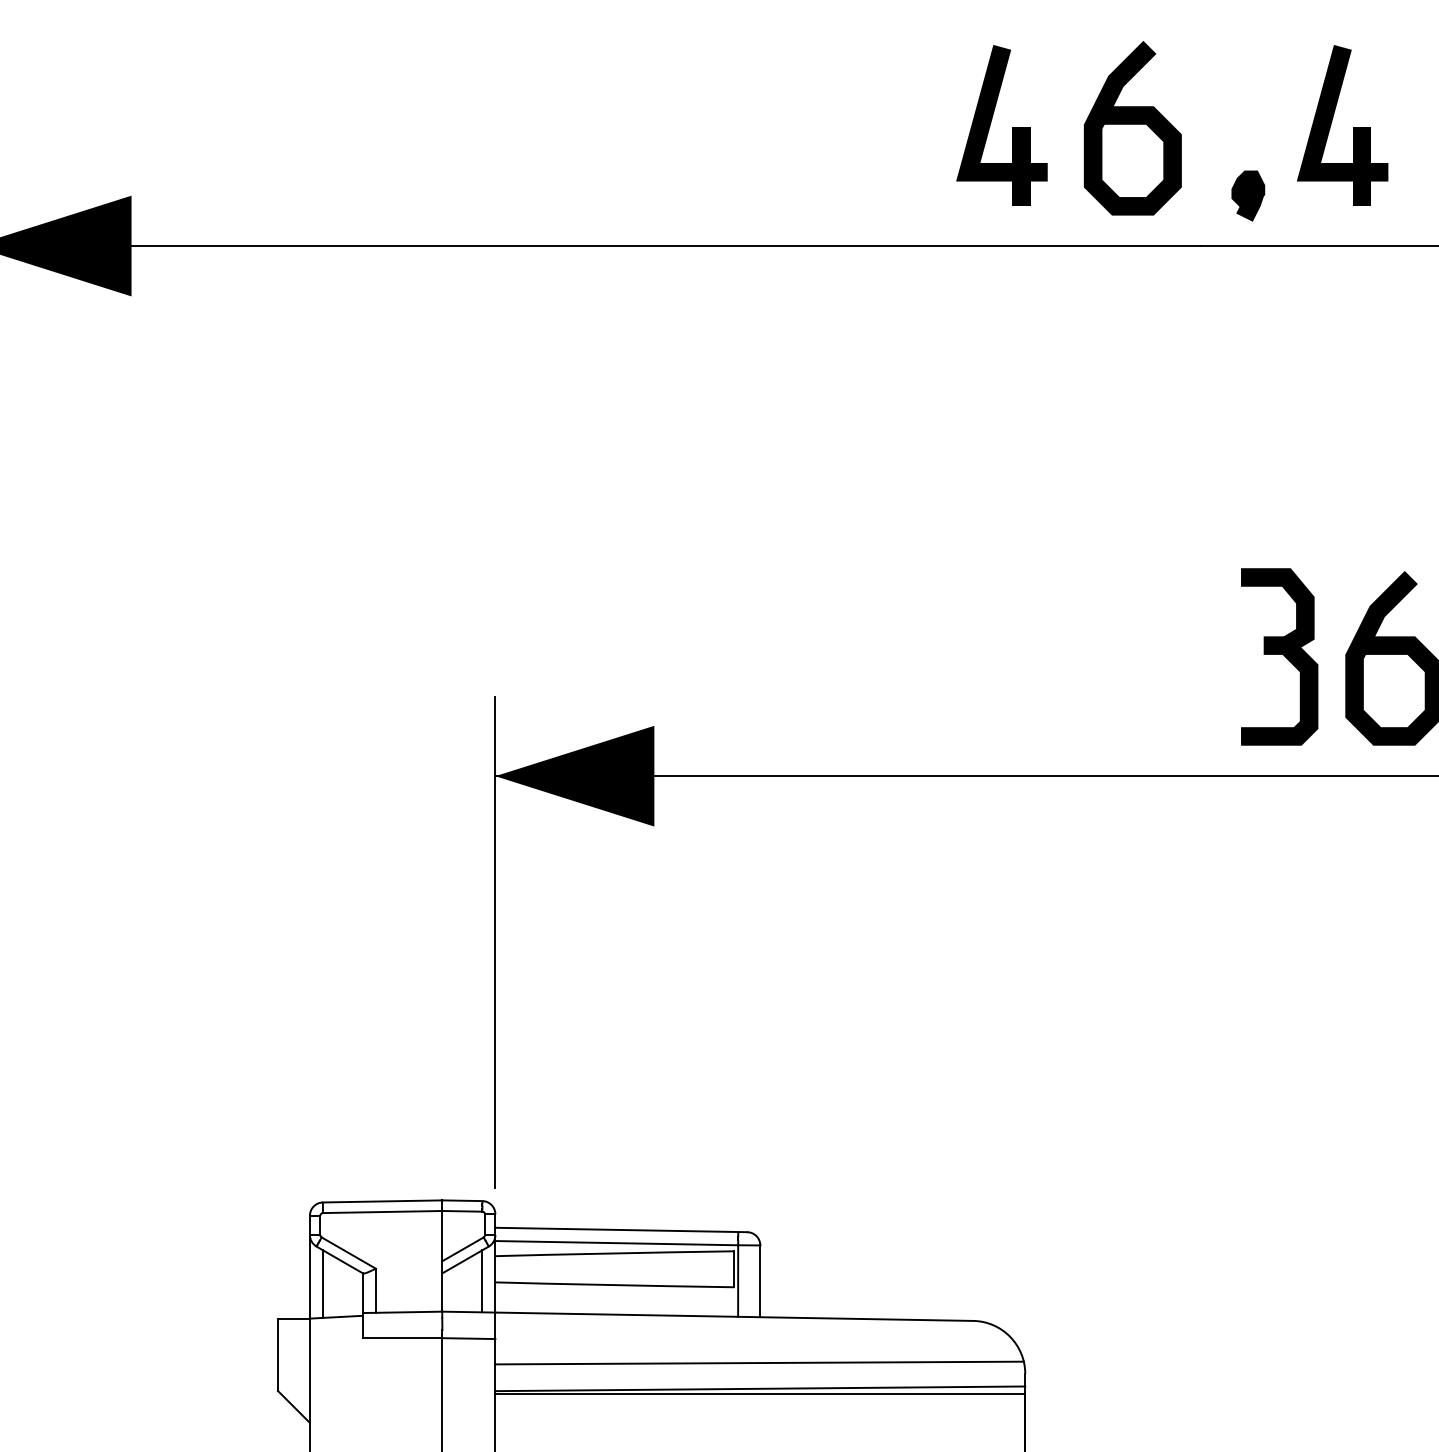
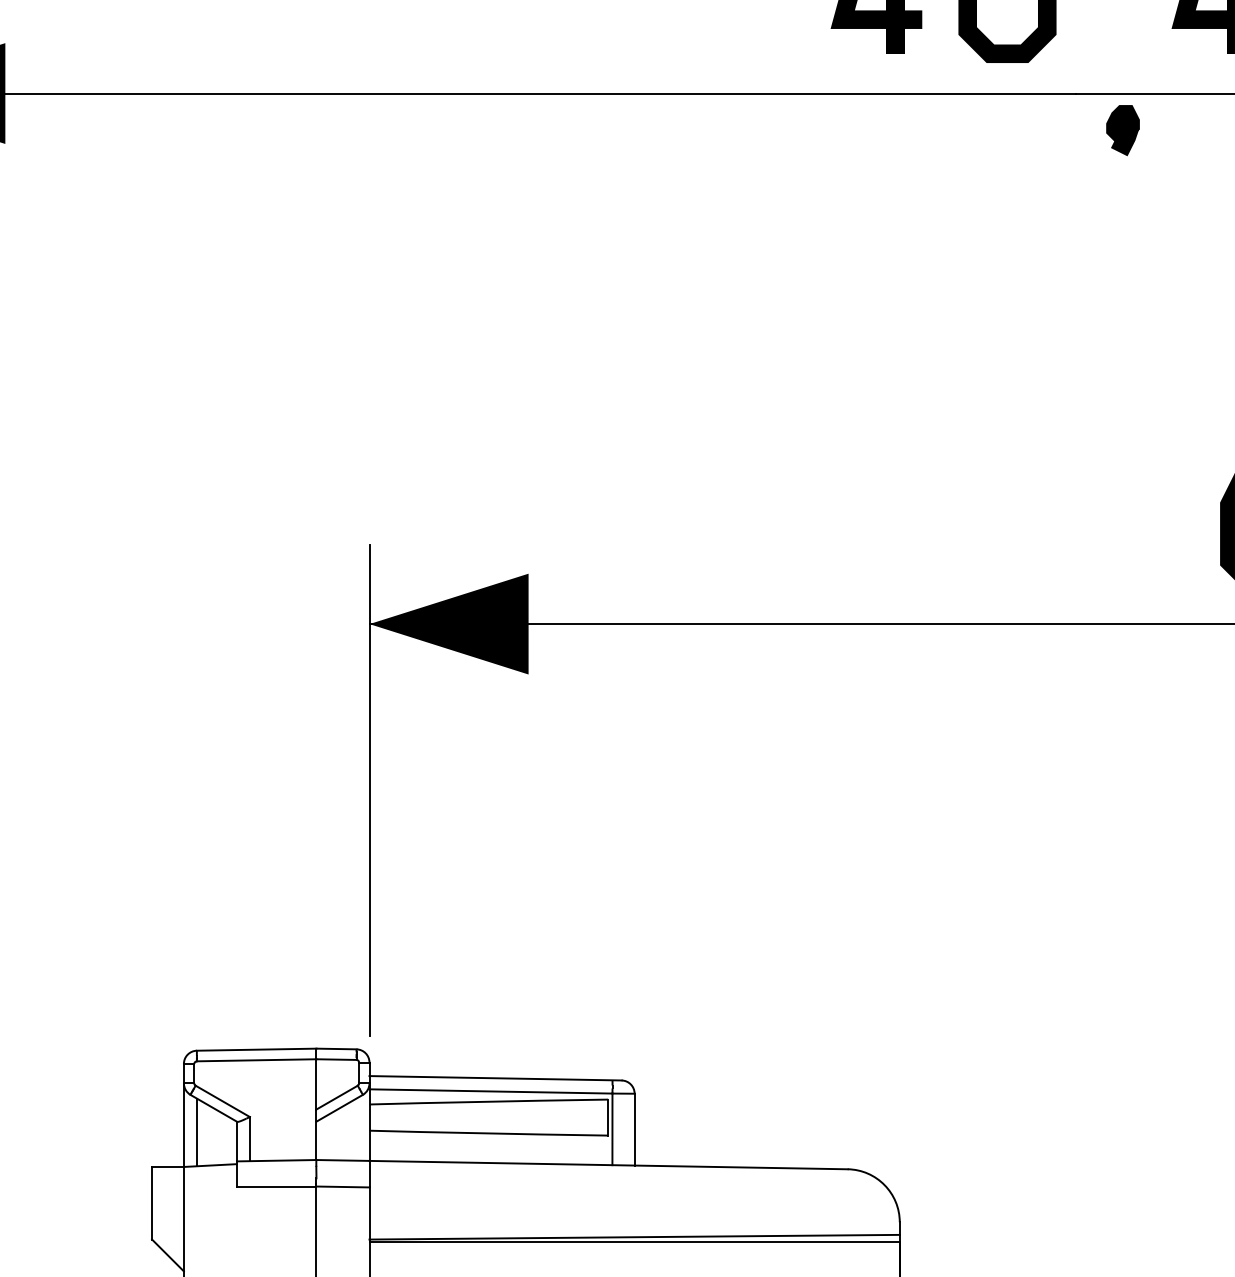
part: (1248, 195) -> (1123, 130), moved
part: (1279, 656) -> (1154, 504), removed
line: (482, 1281) -> (356, 1129), removed
line: (759, 1362) -> (633, 1210), removed

